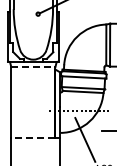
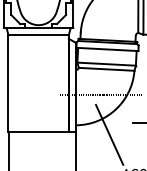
line: (33, 67) -> (38, 35), dashed -> solid
line: (32, 137) -> (37, 131), dashed -> solid

